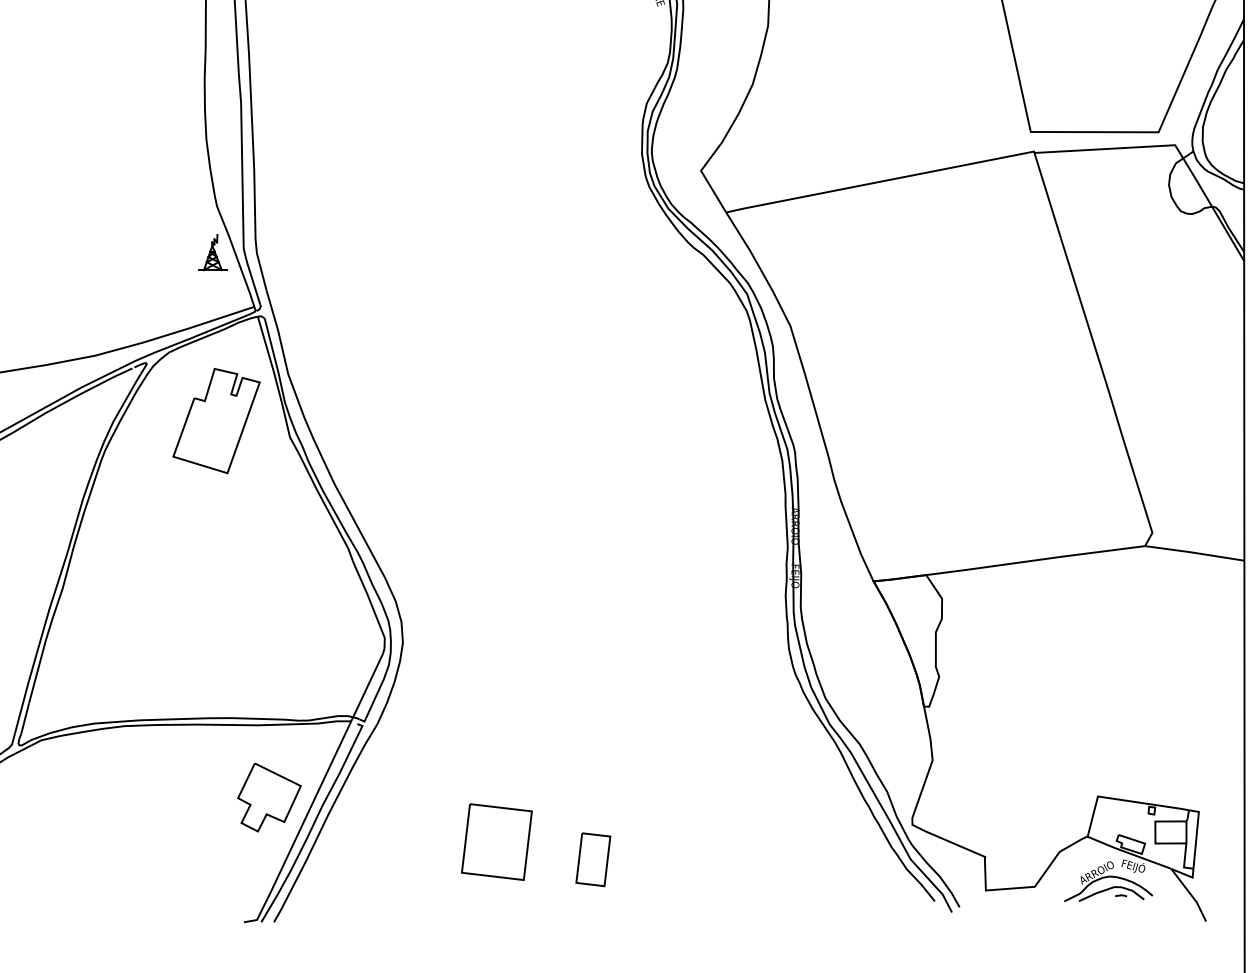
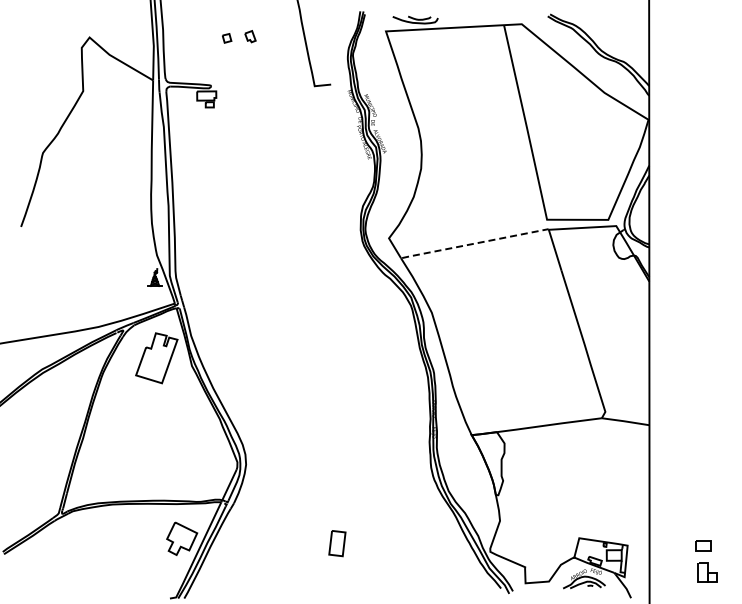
line: (881, 181) -> (475, 243), solid -> dashed
part: (495, 842) -> (290, 560), removed
part: (593, 859) -> (337, 543), moved

